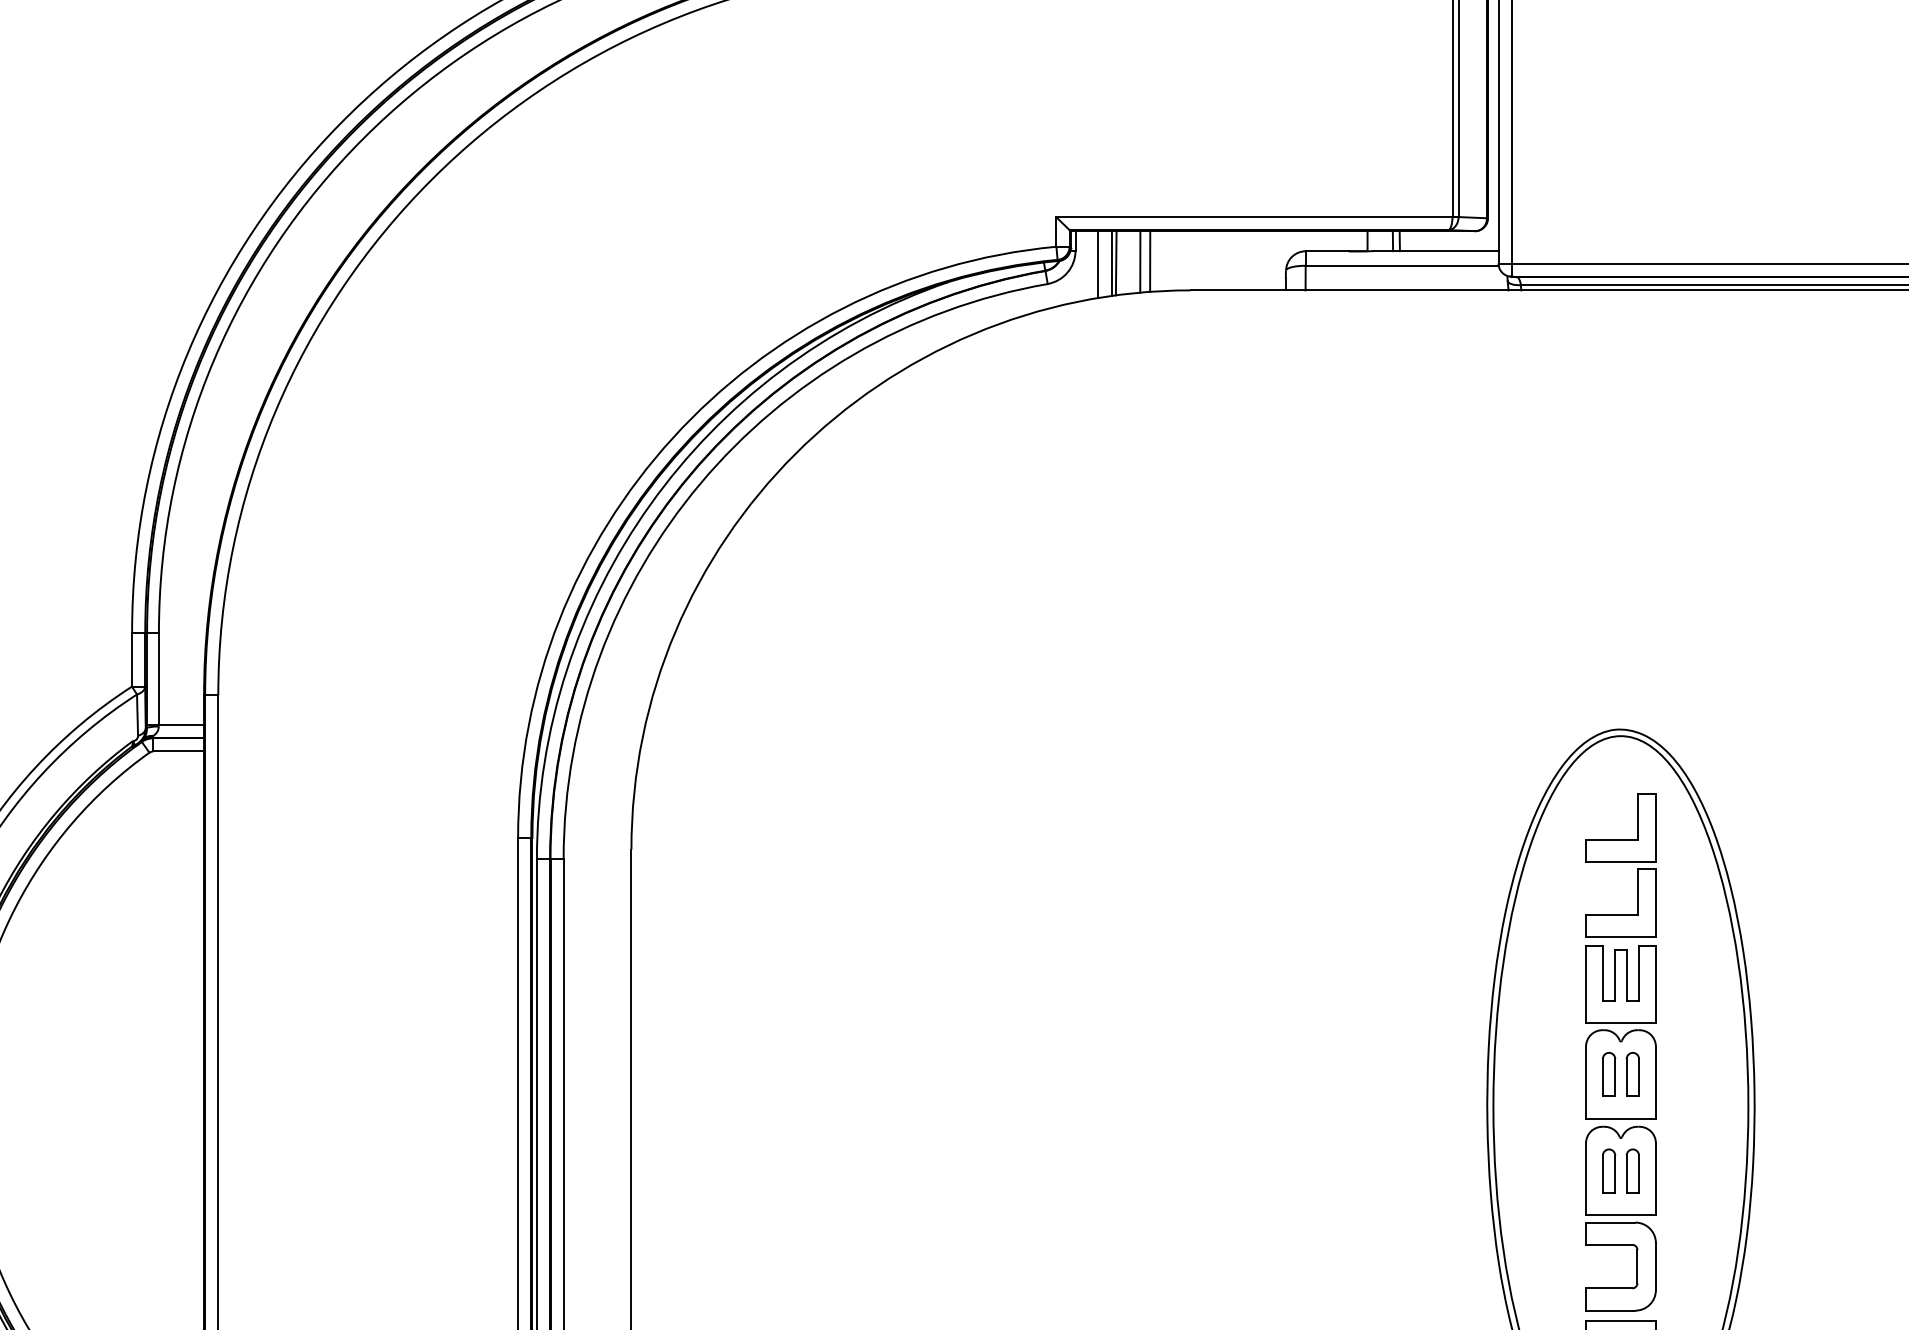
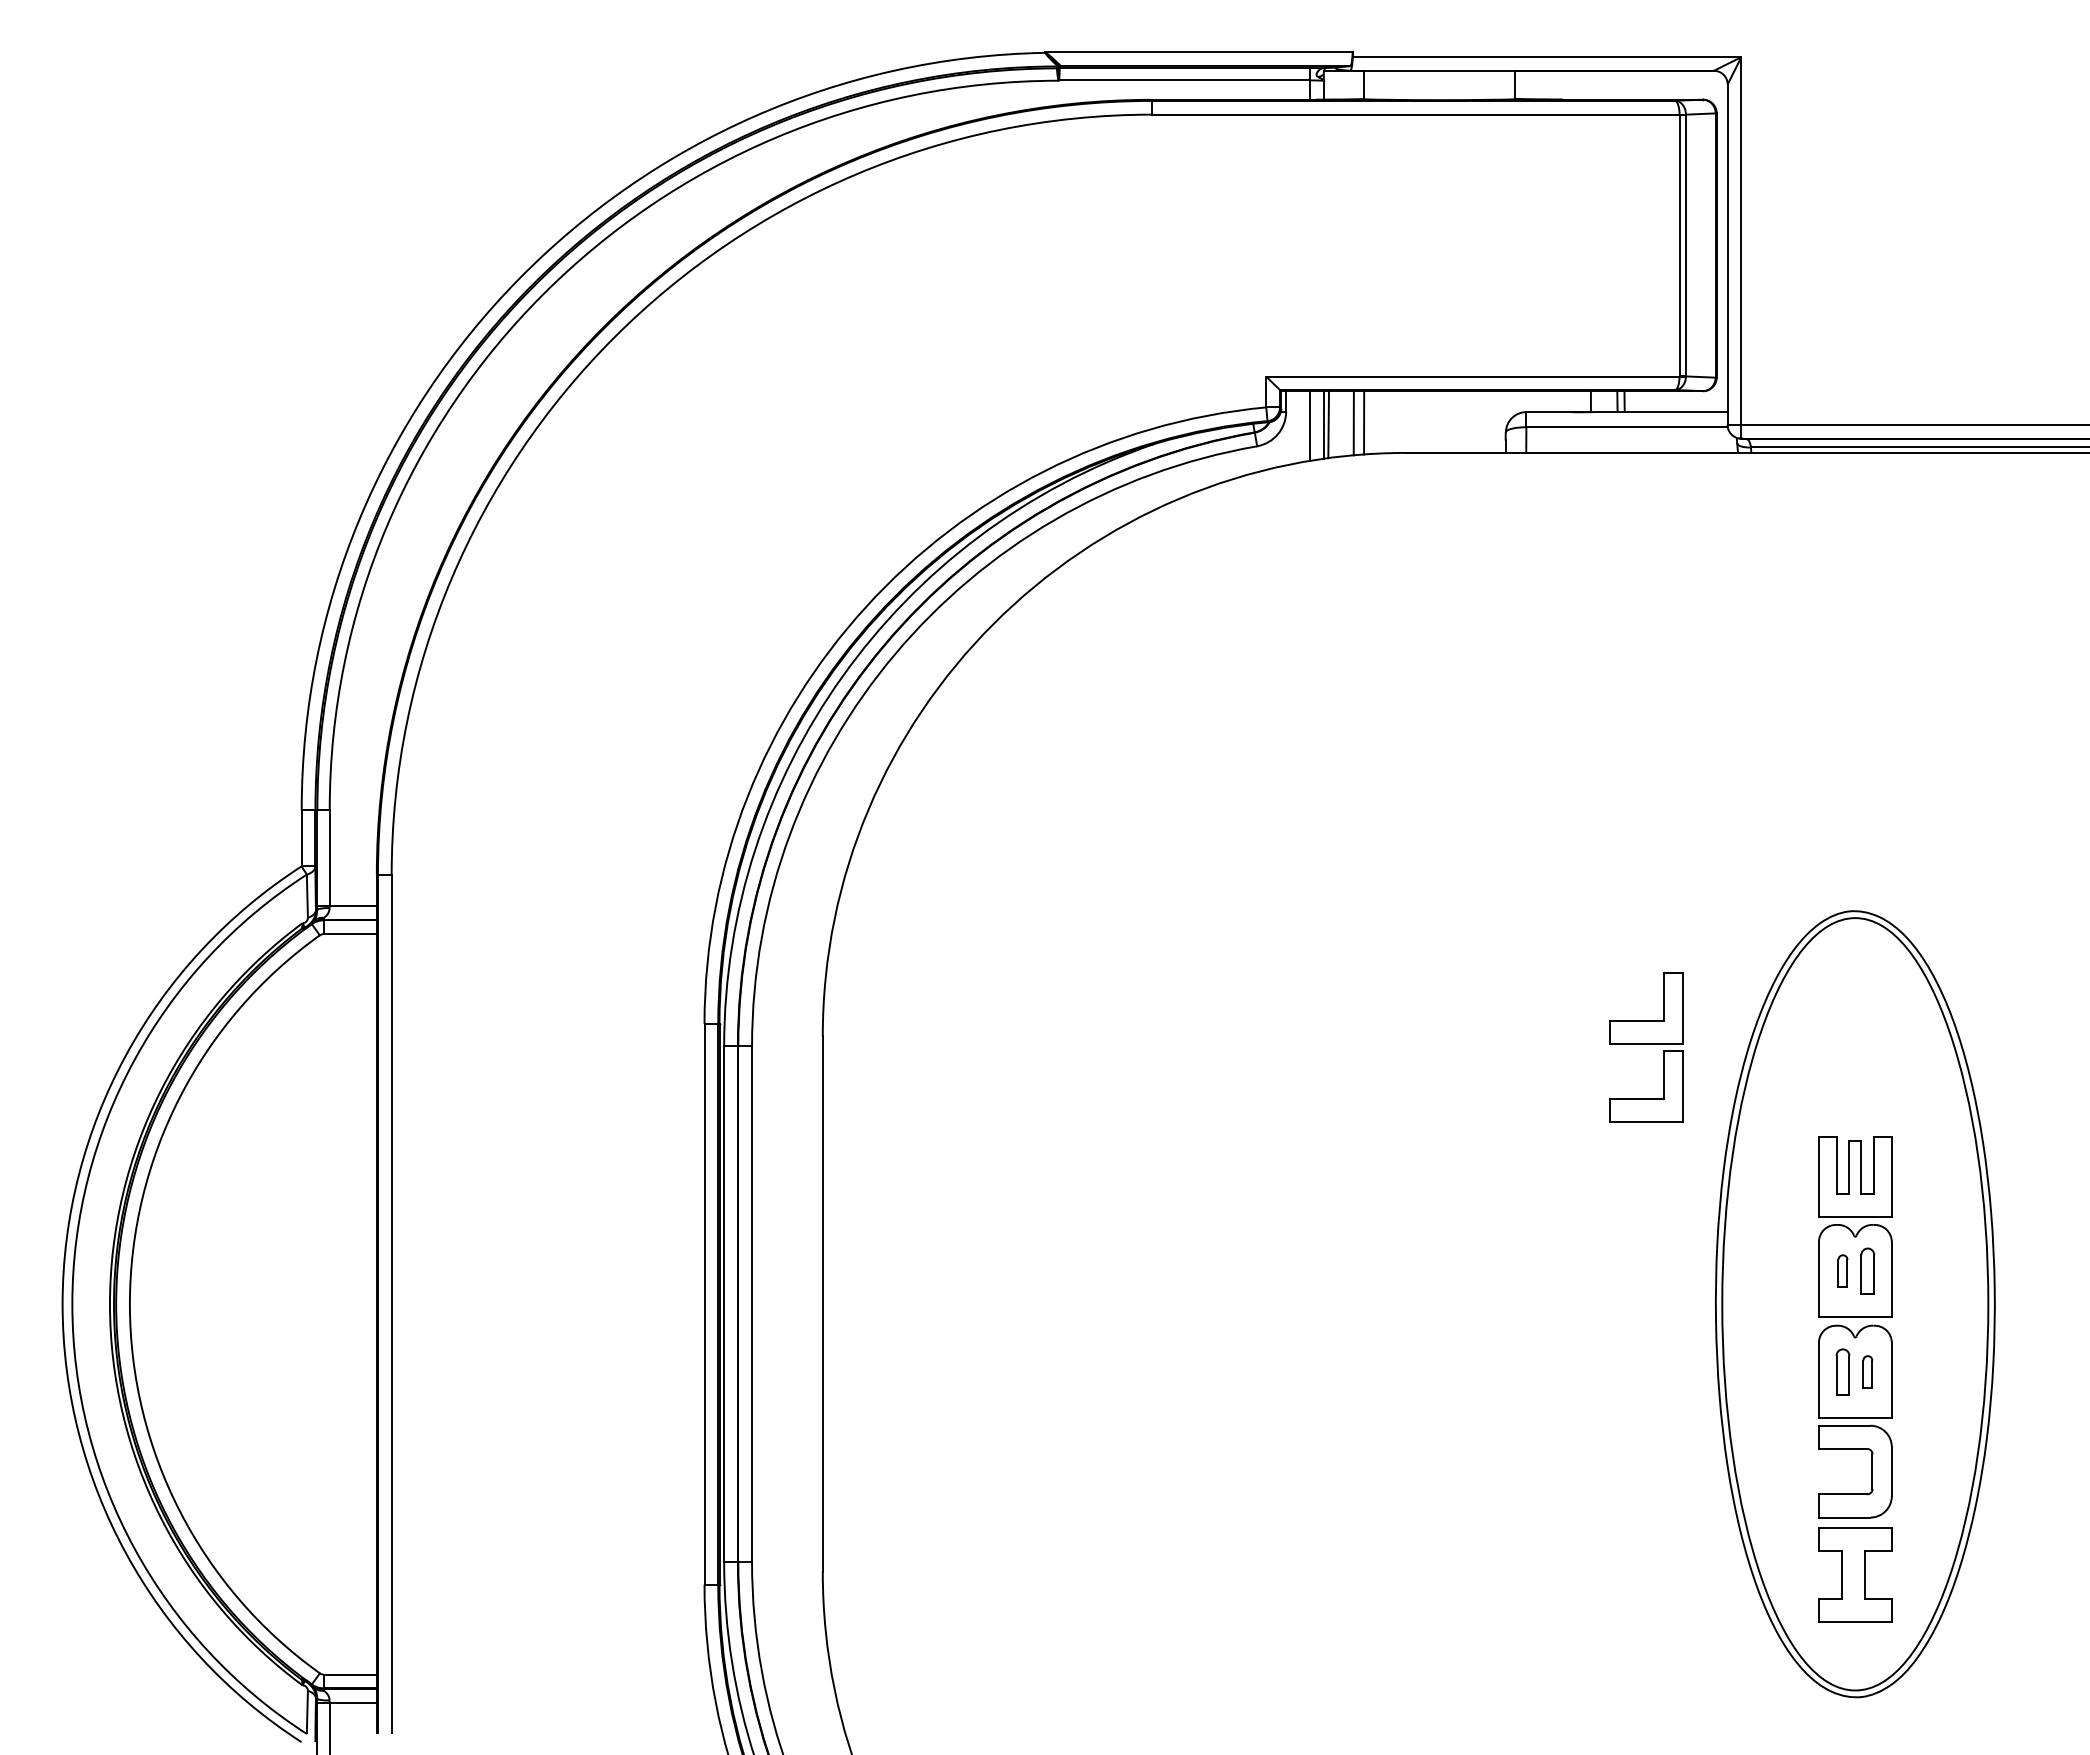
part: (1621, 865) -> (1646, 1047), moved
part: (1608, 1073) -> (1842, 1270), size x0.7
part: (1632, 1170) -> (1867, 1371), size x0.7

